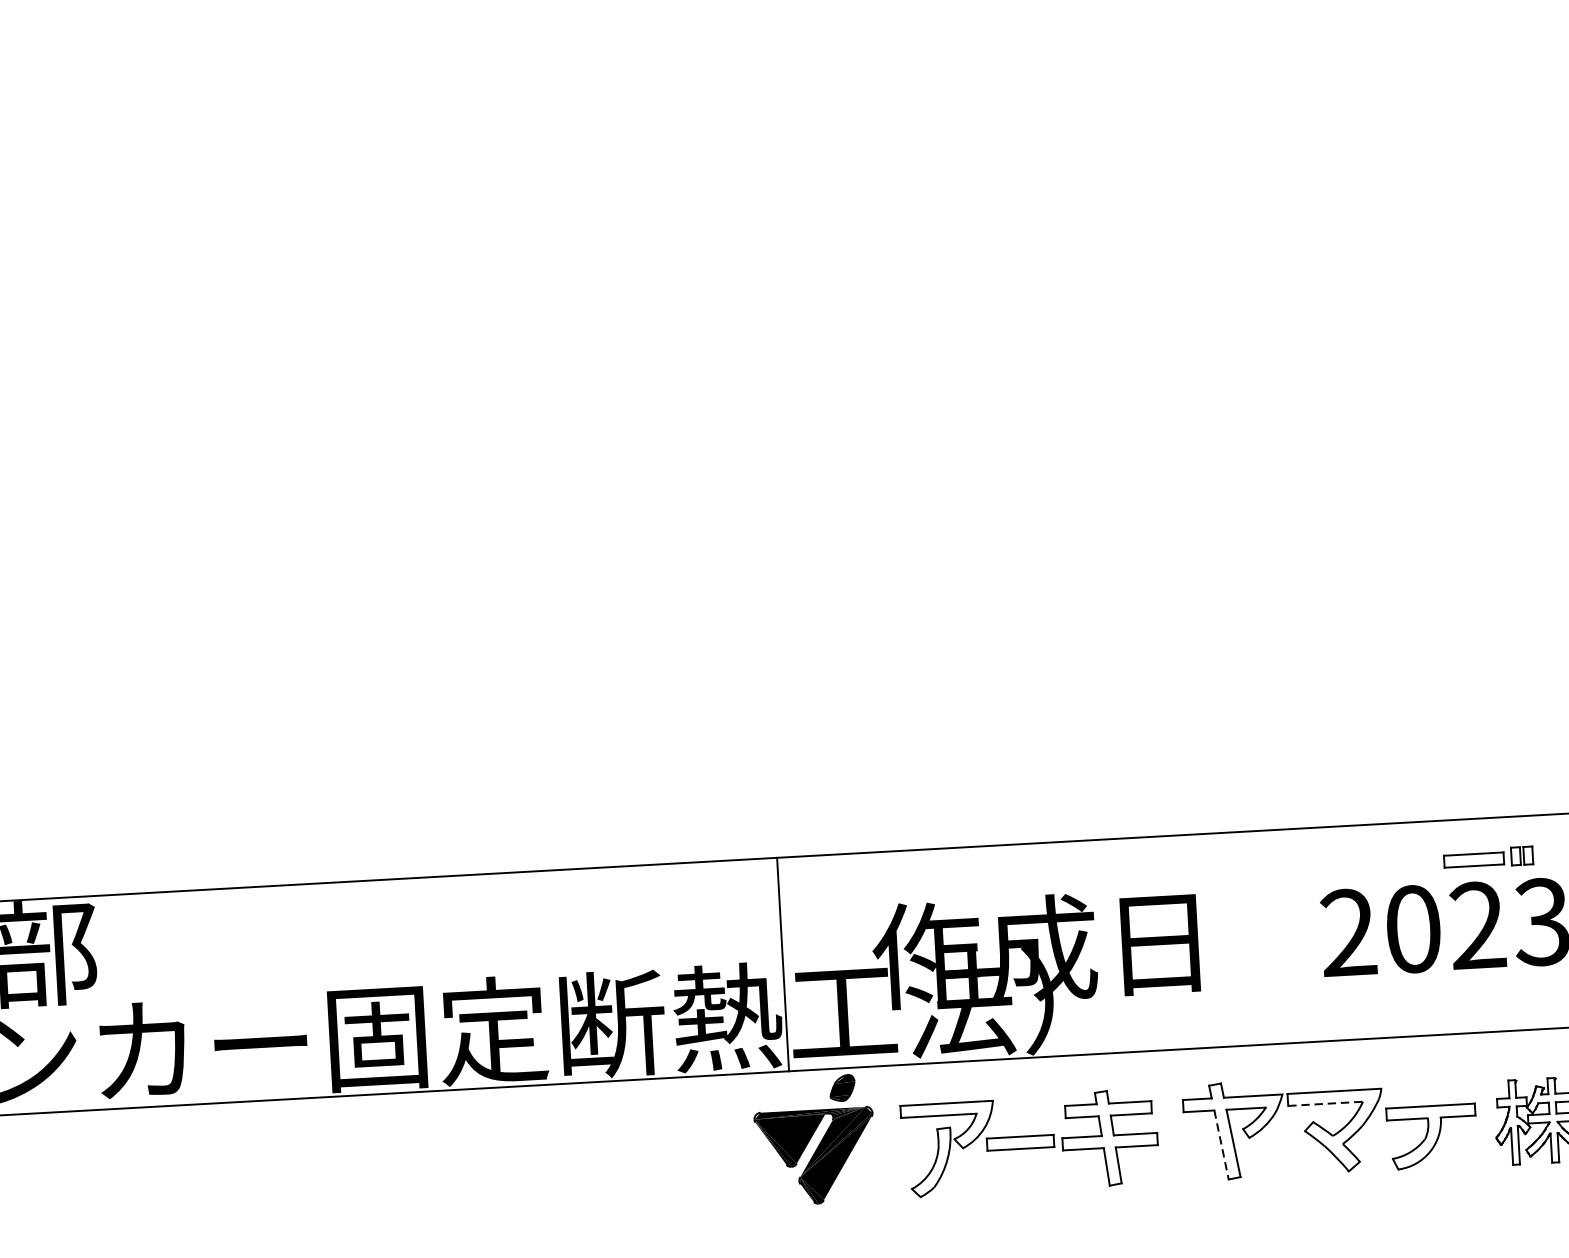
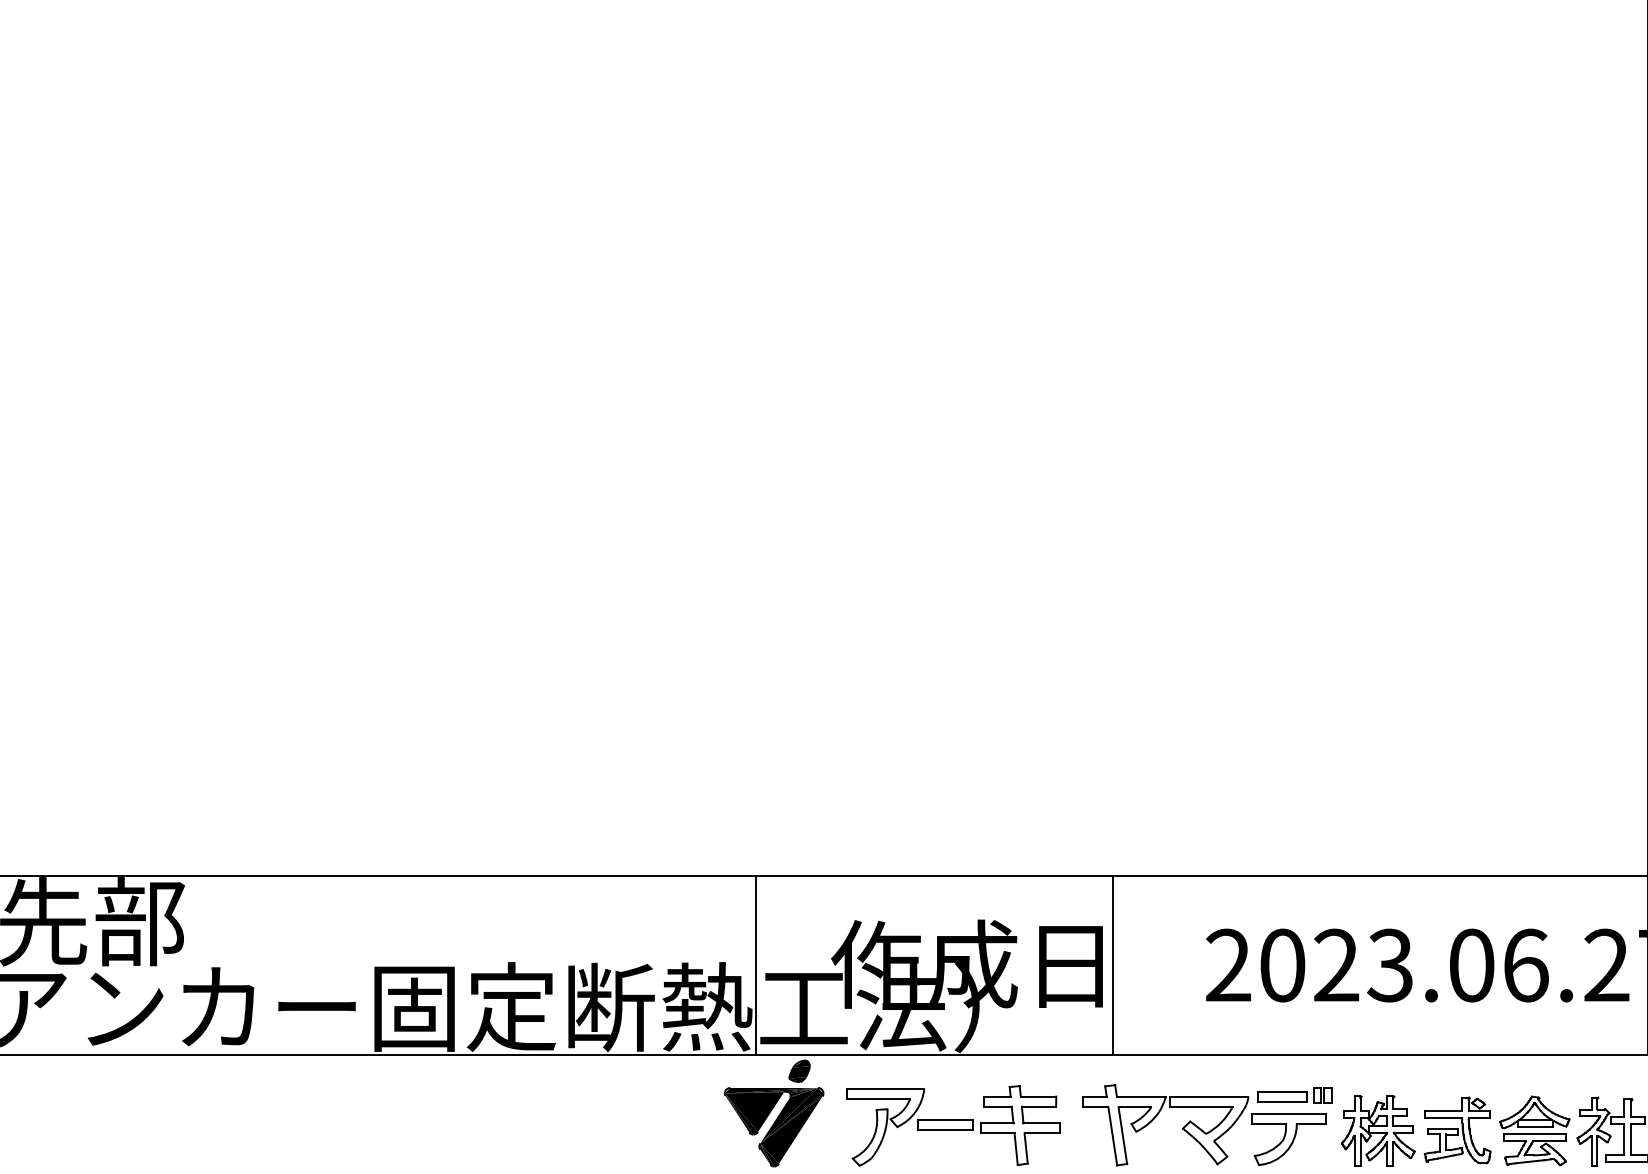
part: (1488, 857) -> (1294, 1095), moved
line: (1209, 940) -> (1112, 965), added
line: (1325, 1103) -> (1201, 1106), dashed -> solid
line: (1221, 1145) -> (1112, 1136), dashed -> solid

